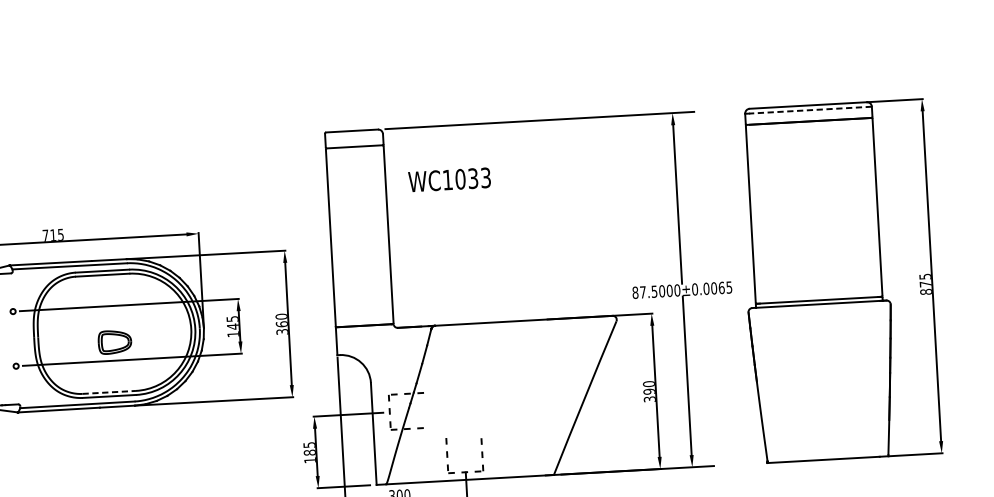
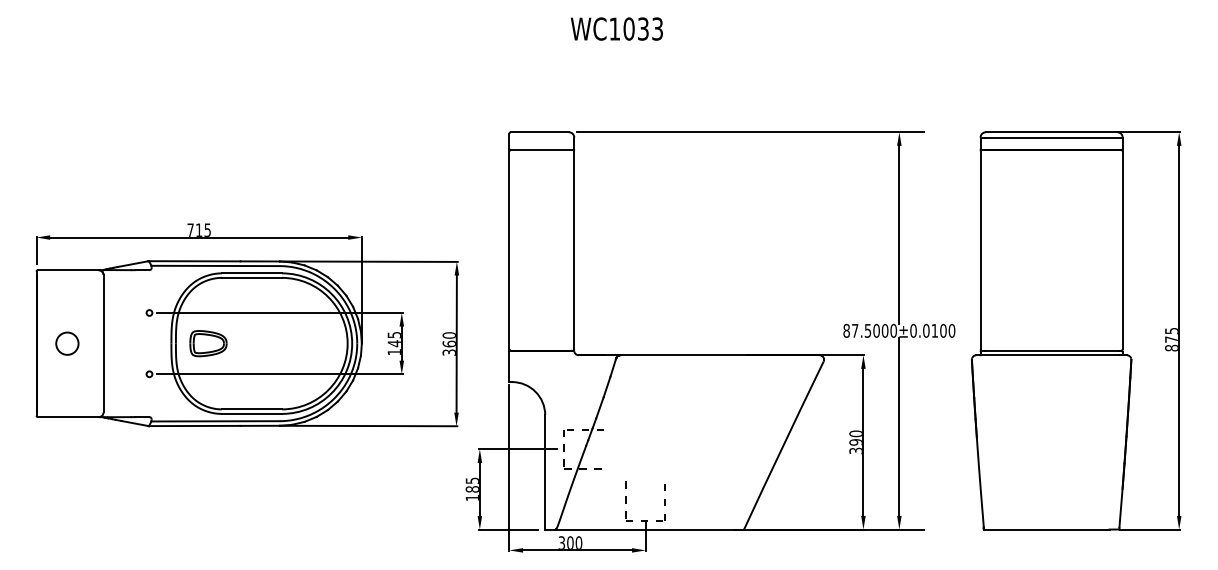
line: (810, 110) -> (1053, 137), dashed -> solid
text: (449, 179) -> (616, 28), moved
text: (721, 287) -> (943, 330), 87.5000±0.0065 -> 87.5000±0.0100
part: (114, 342) -> (208, 343), moved
line: (108, 392) -> (251, 409), dashed -> solid

